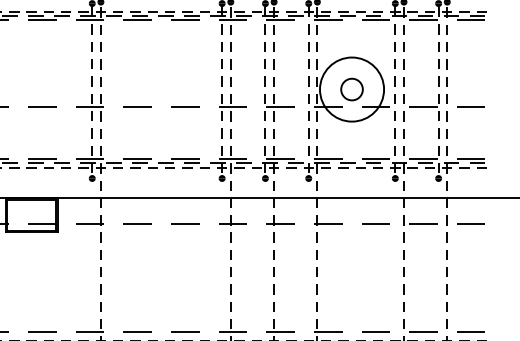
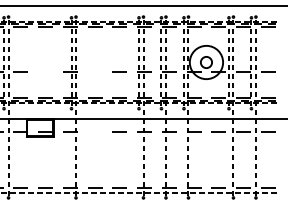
line: (42, 106) -> (45, 71), removed
line: (138, 106) -> (95, 71), removed
line: (138, 222) -> (95, 131), removed

